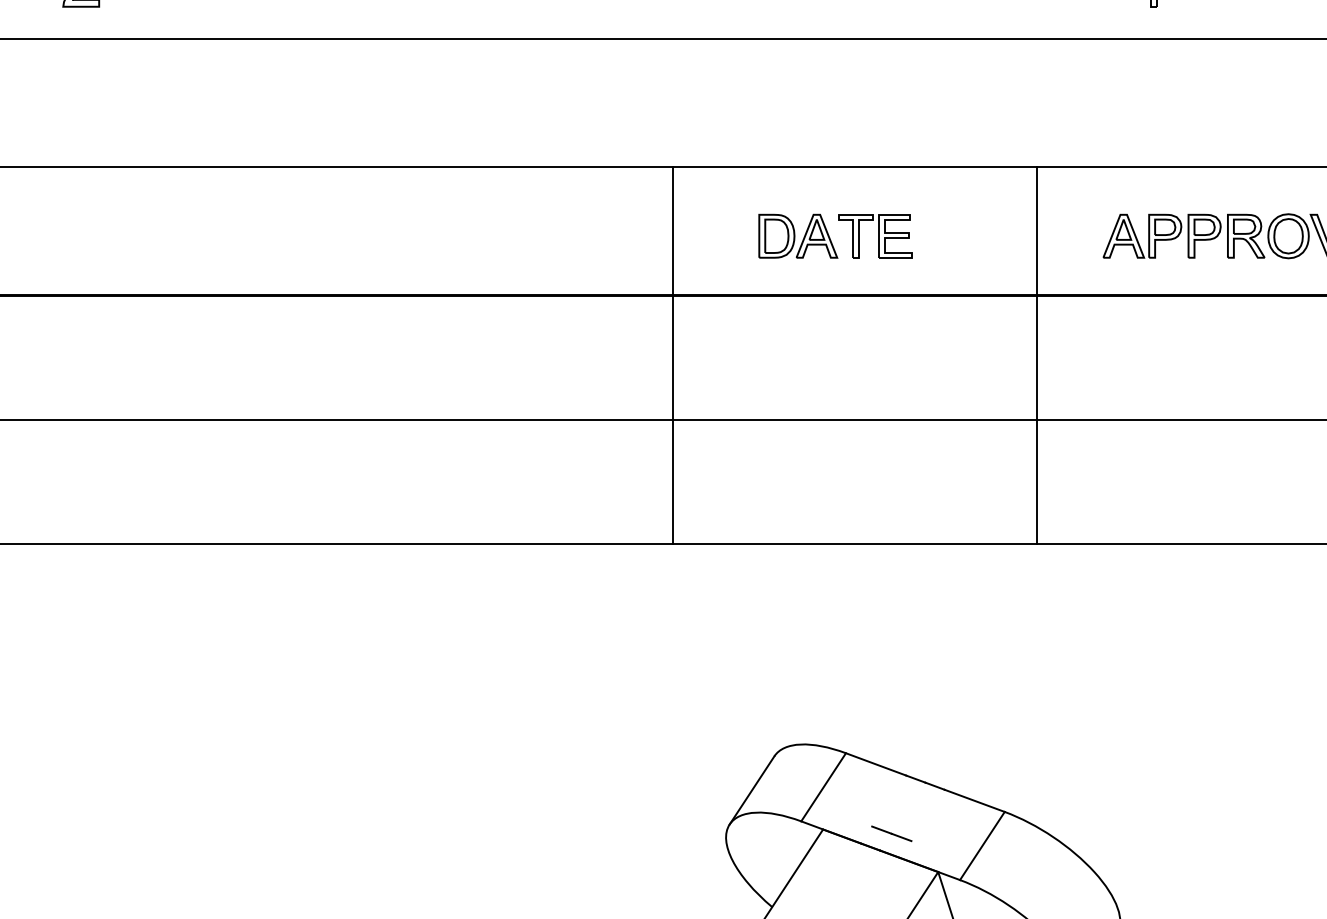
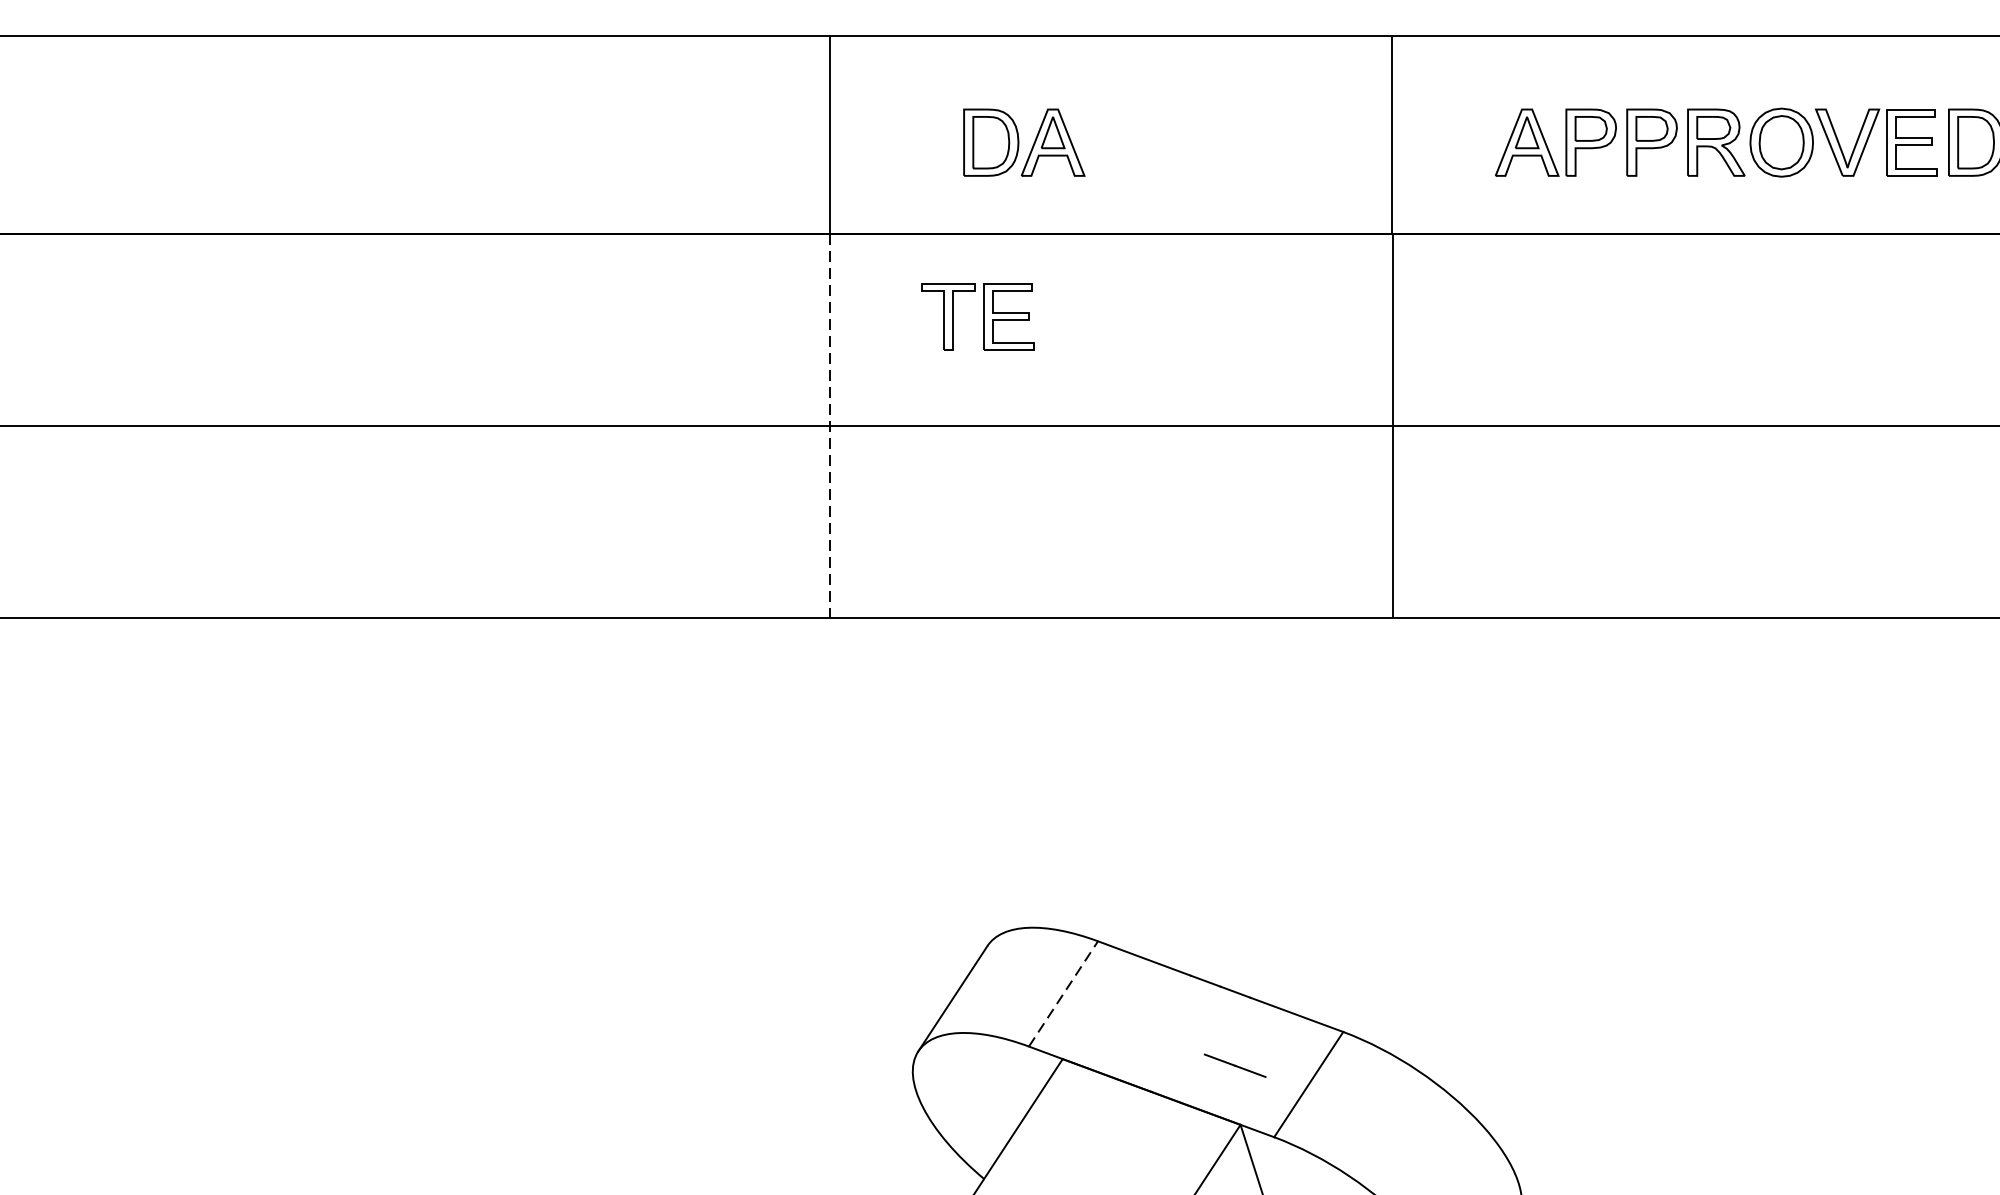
part: (875, 236) -> (978, 317), moved
line: (672, 420) -> (830, 427), solid -> dashed
line: (823, 787) -> (1063, 994), solid -> dashed
line: (891, 833) -> (1234, 1065), moved

